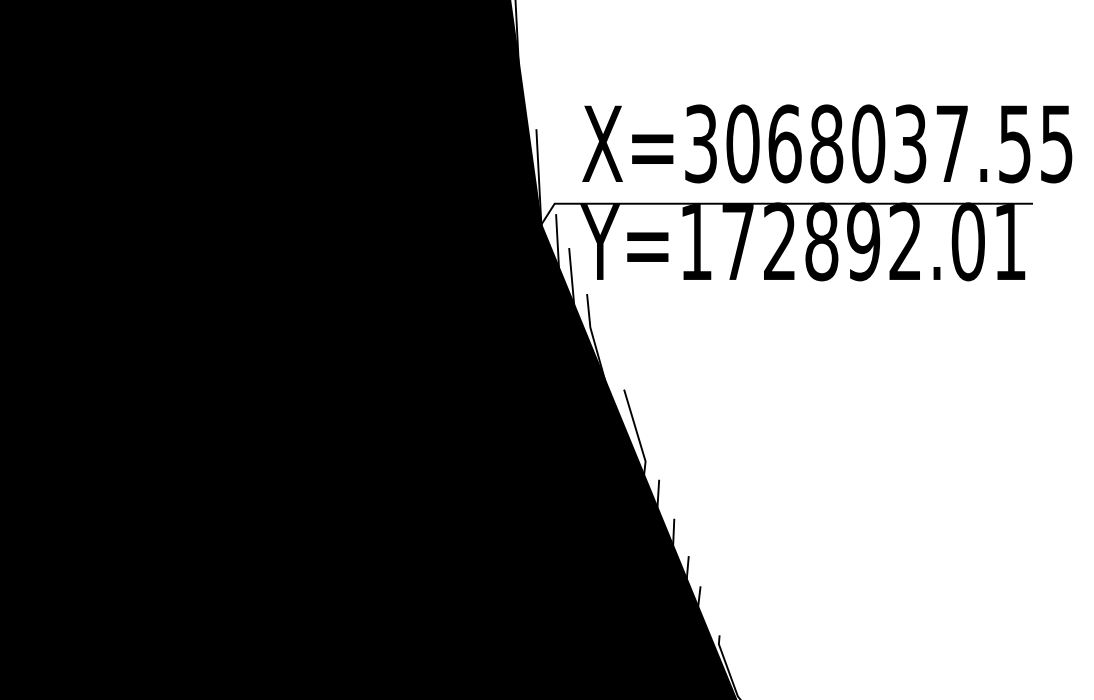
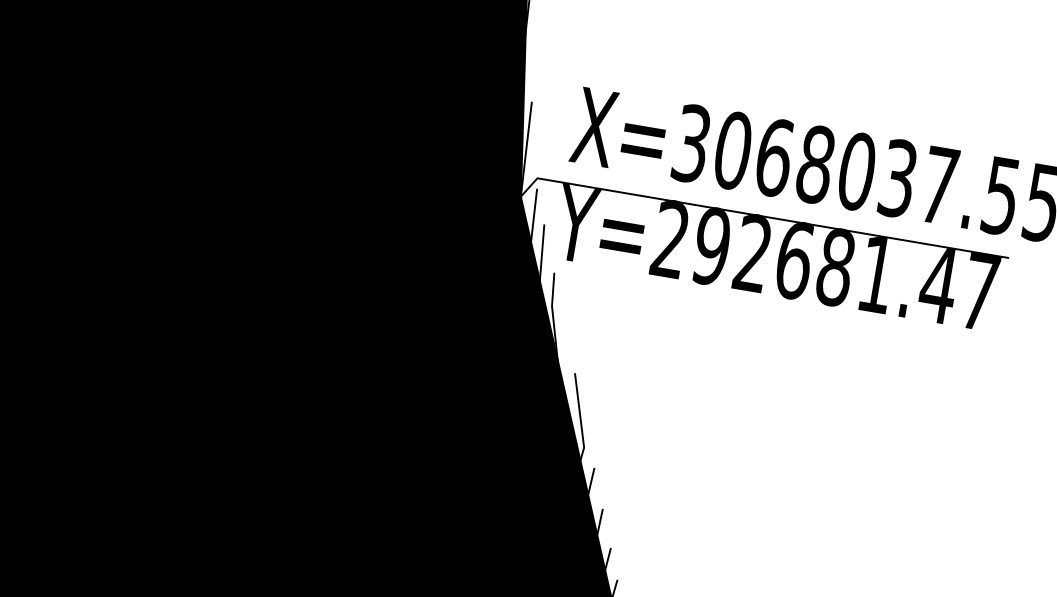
text: (852, 241) -> (824, 265), Y=172892.01 -> Y=292681.47

